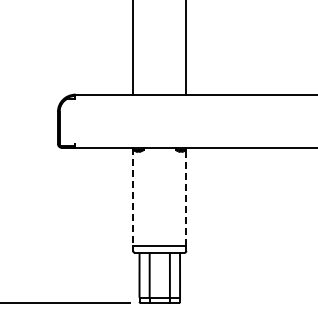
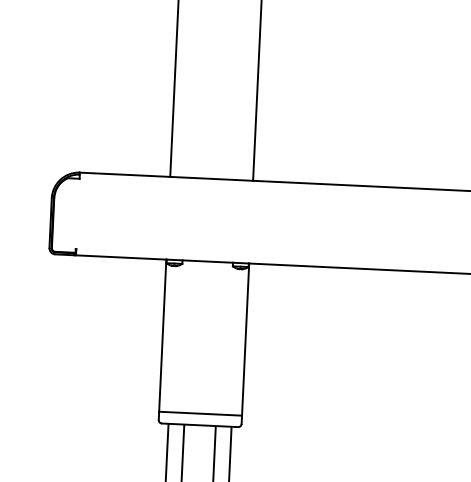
line: (133, 196) -> (163, 335), dashed -> solid
line: (186, 196) -> (245, 339), dashed -> solid

